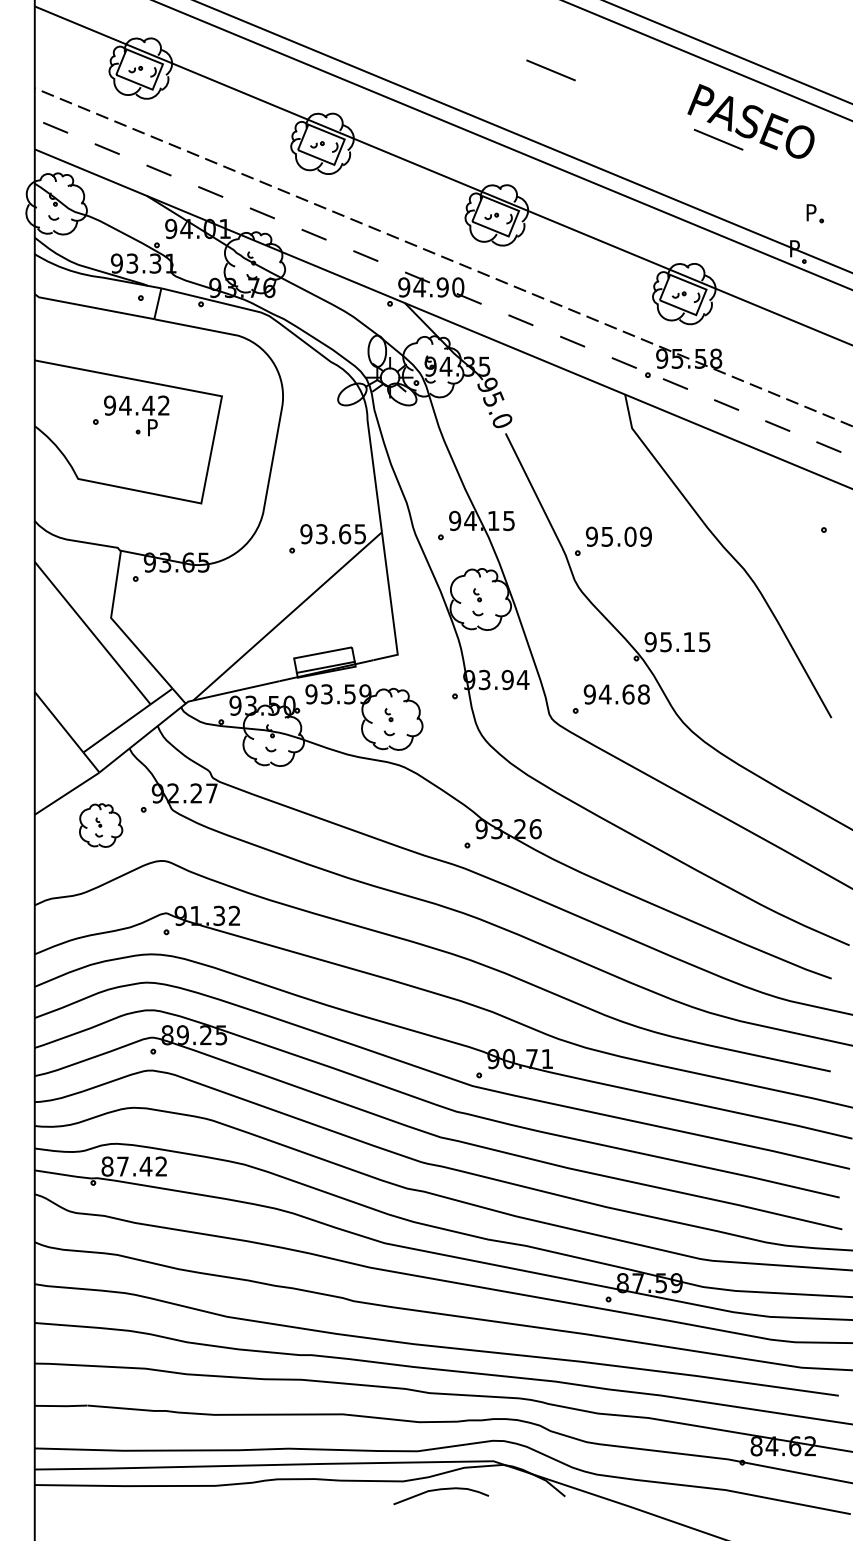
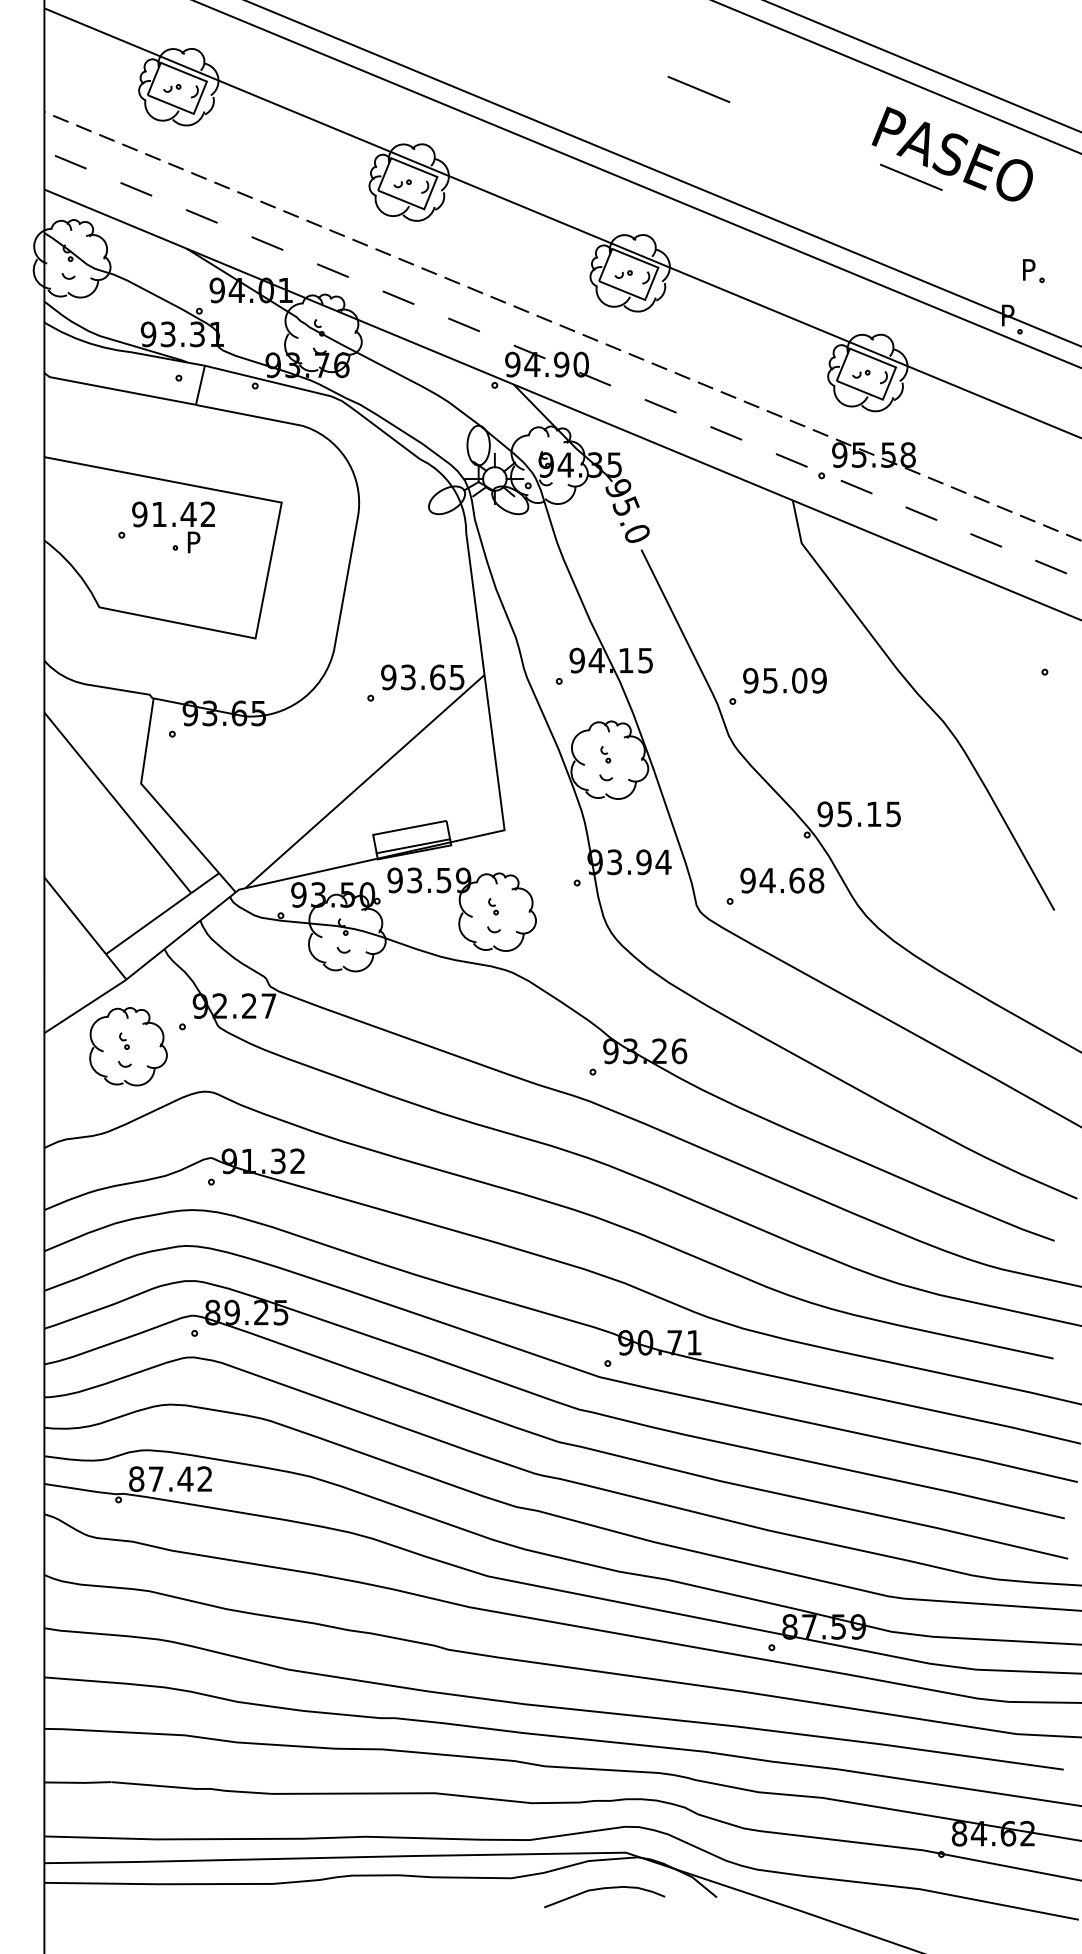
text: (125, 405) -> (159, 514), 94.42 -> 91.42
part: (101, 825) -> (128, 1046), size x1.43
curve: (441, 1490) -> (604, 1889), moved

